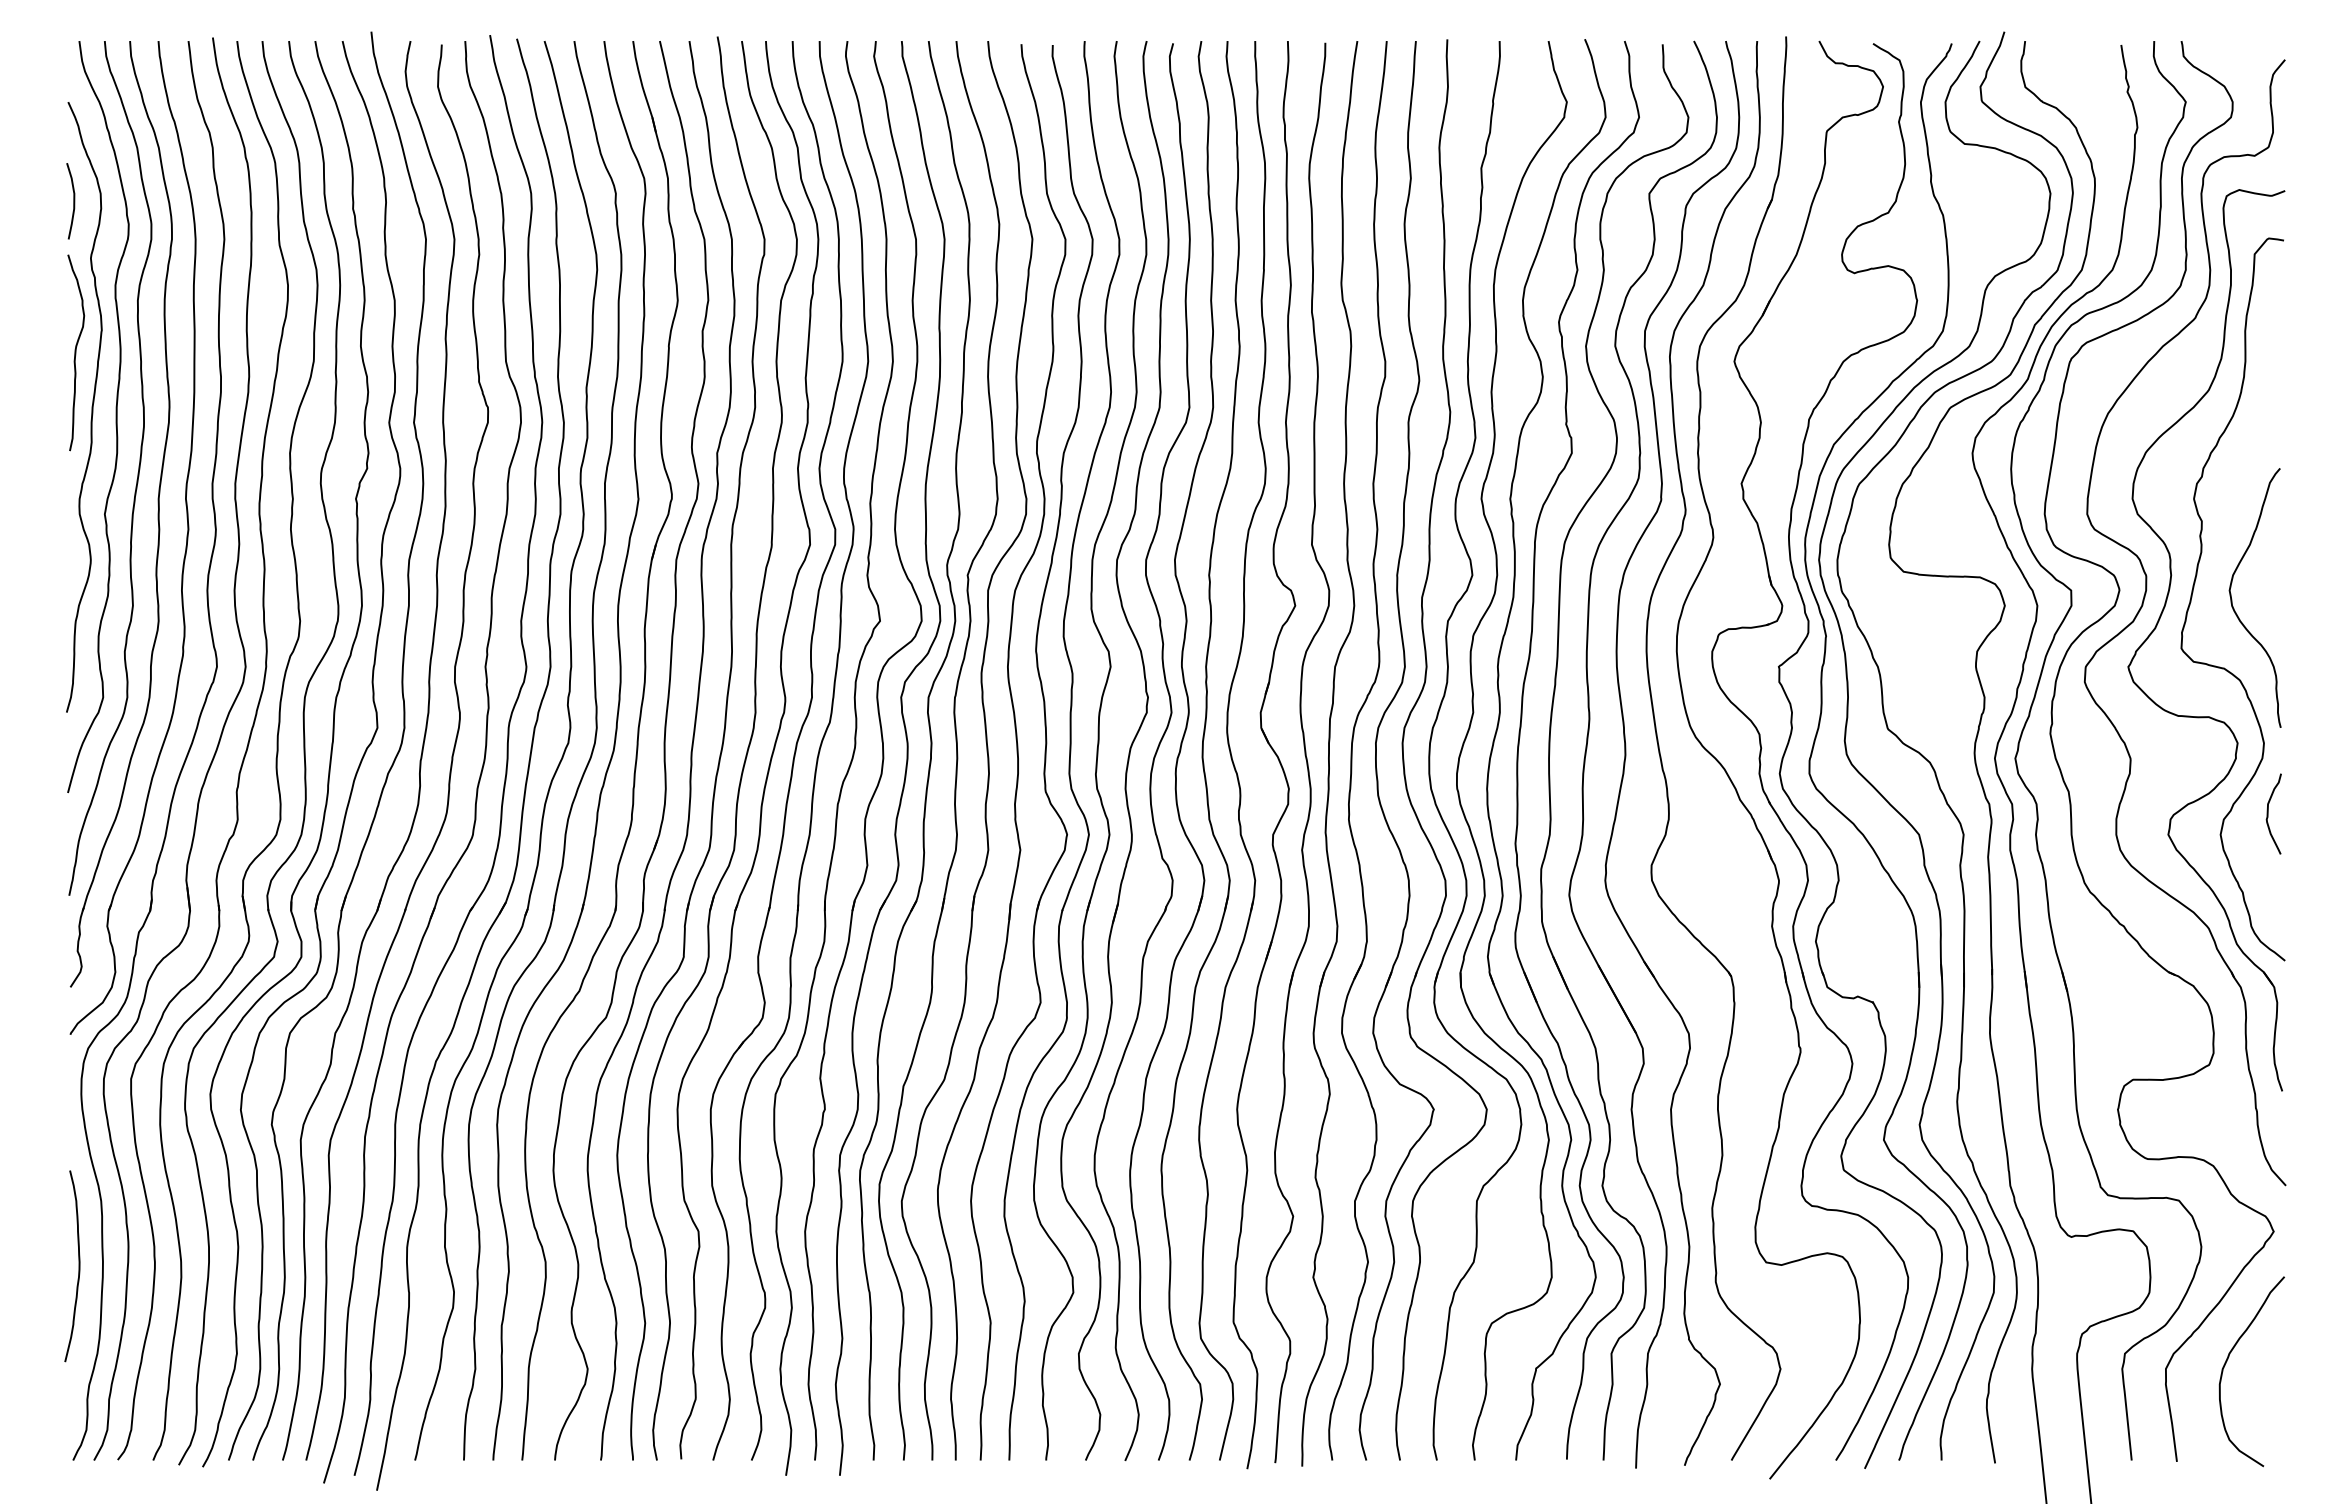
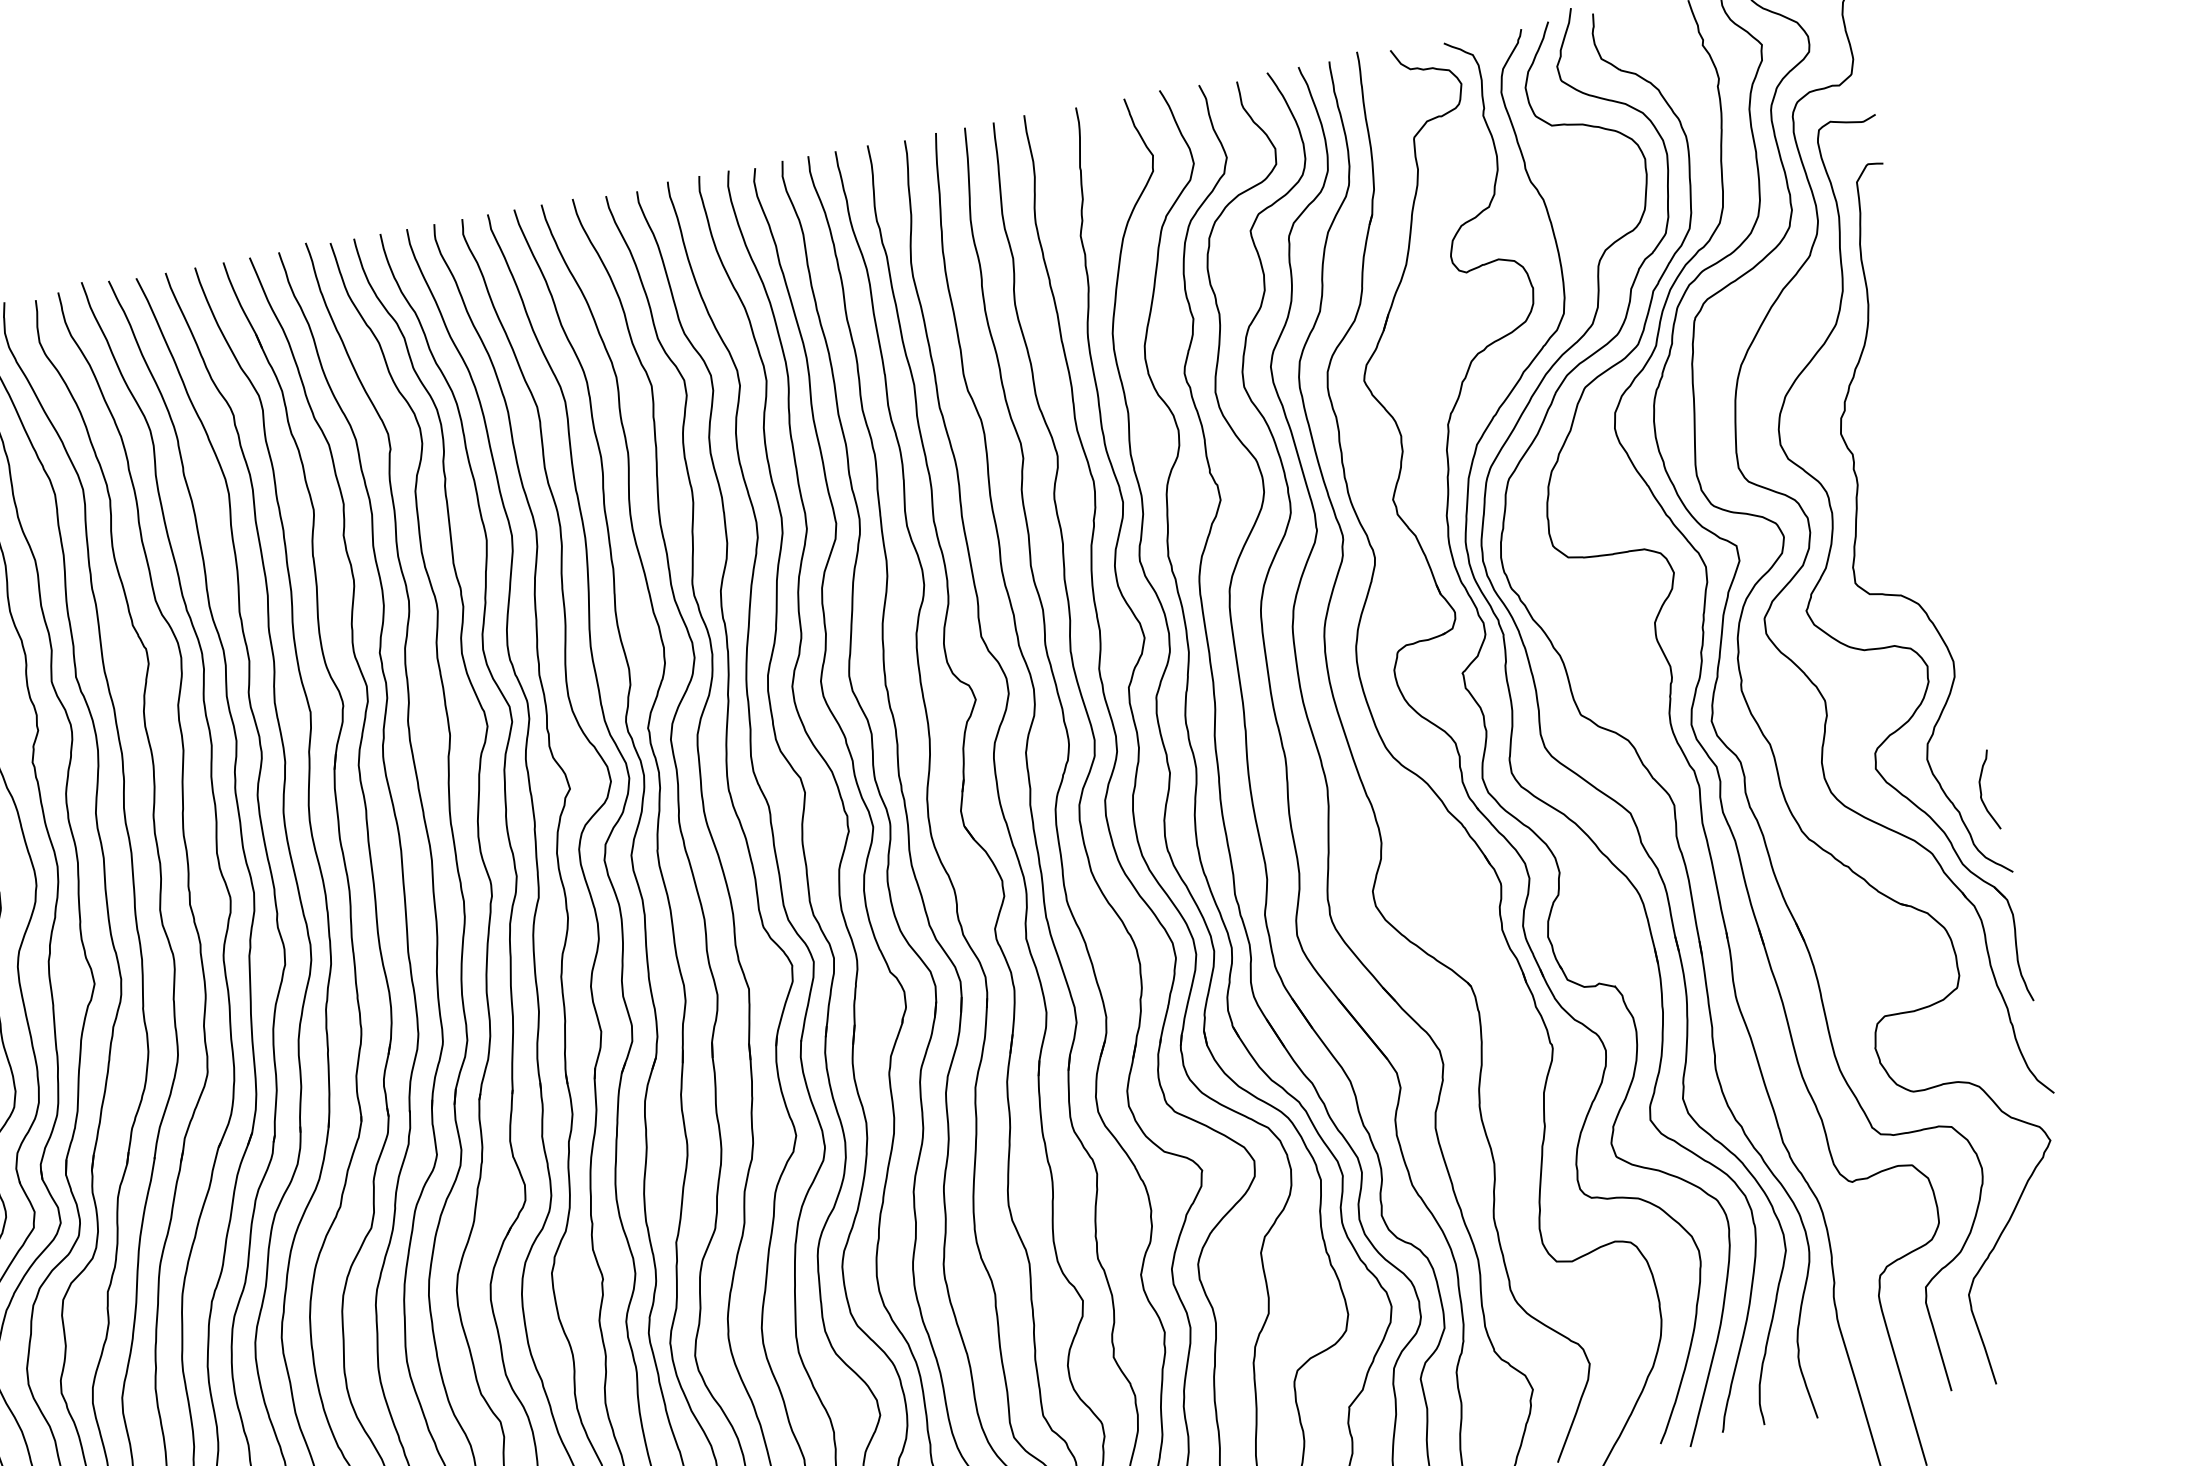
curve: (2232, 599) -> (1896, 525), removed
curve: (2268, 813) -> (1981, 791), moved
curve: (2228, 1359) -> (2028, 1274), removed

